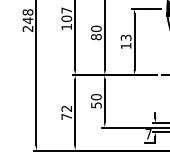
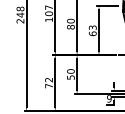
text: (125, 45) -> (92, 33), 13 -> 63
text: (148, 134) -> (109, 99), 7 -> 9

